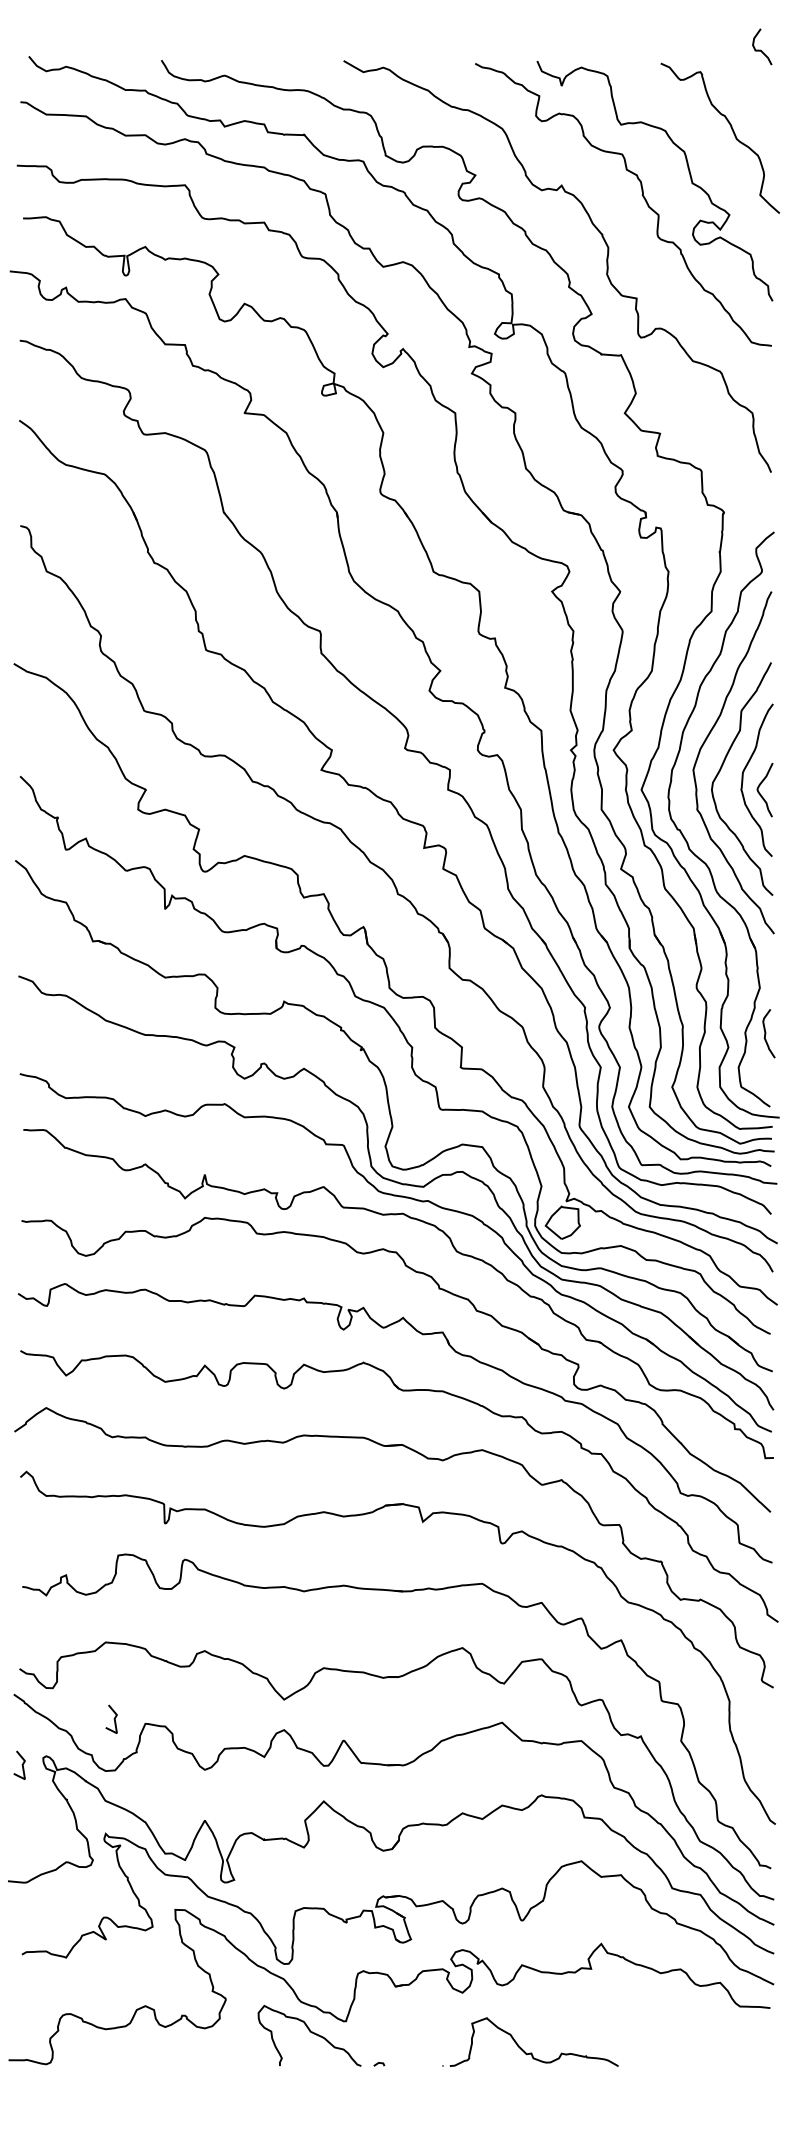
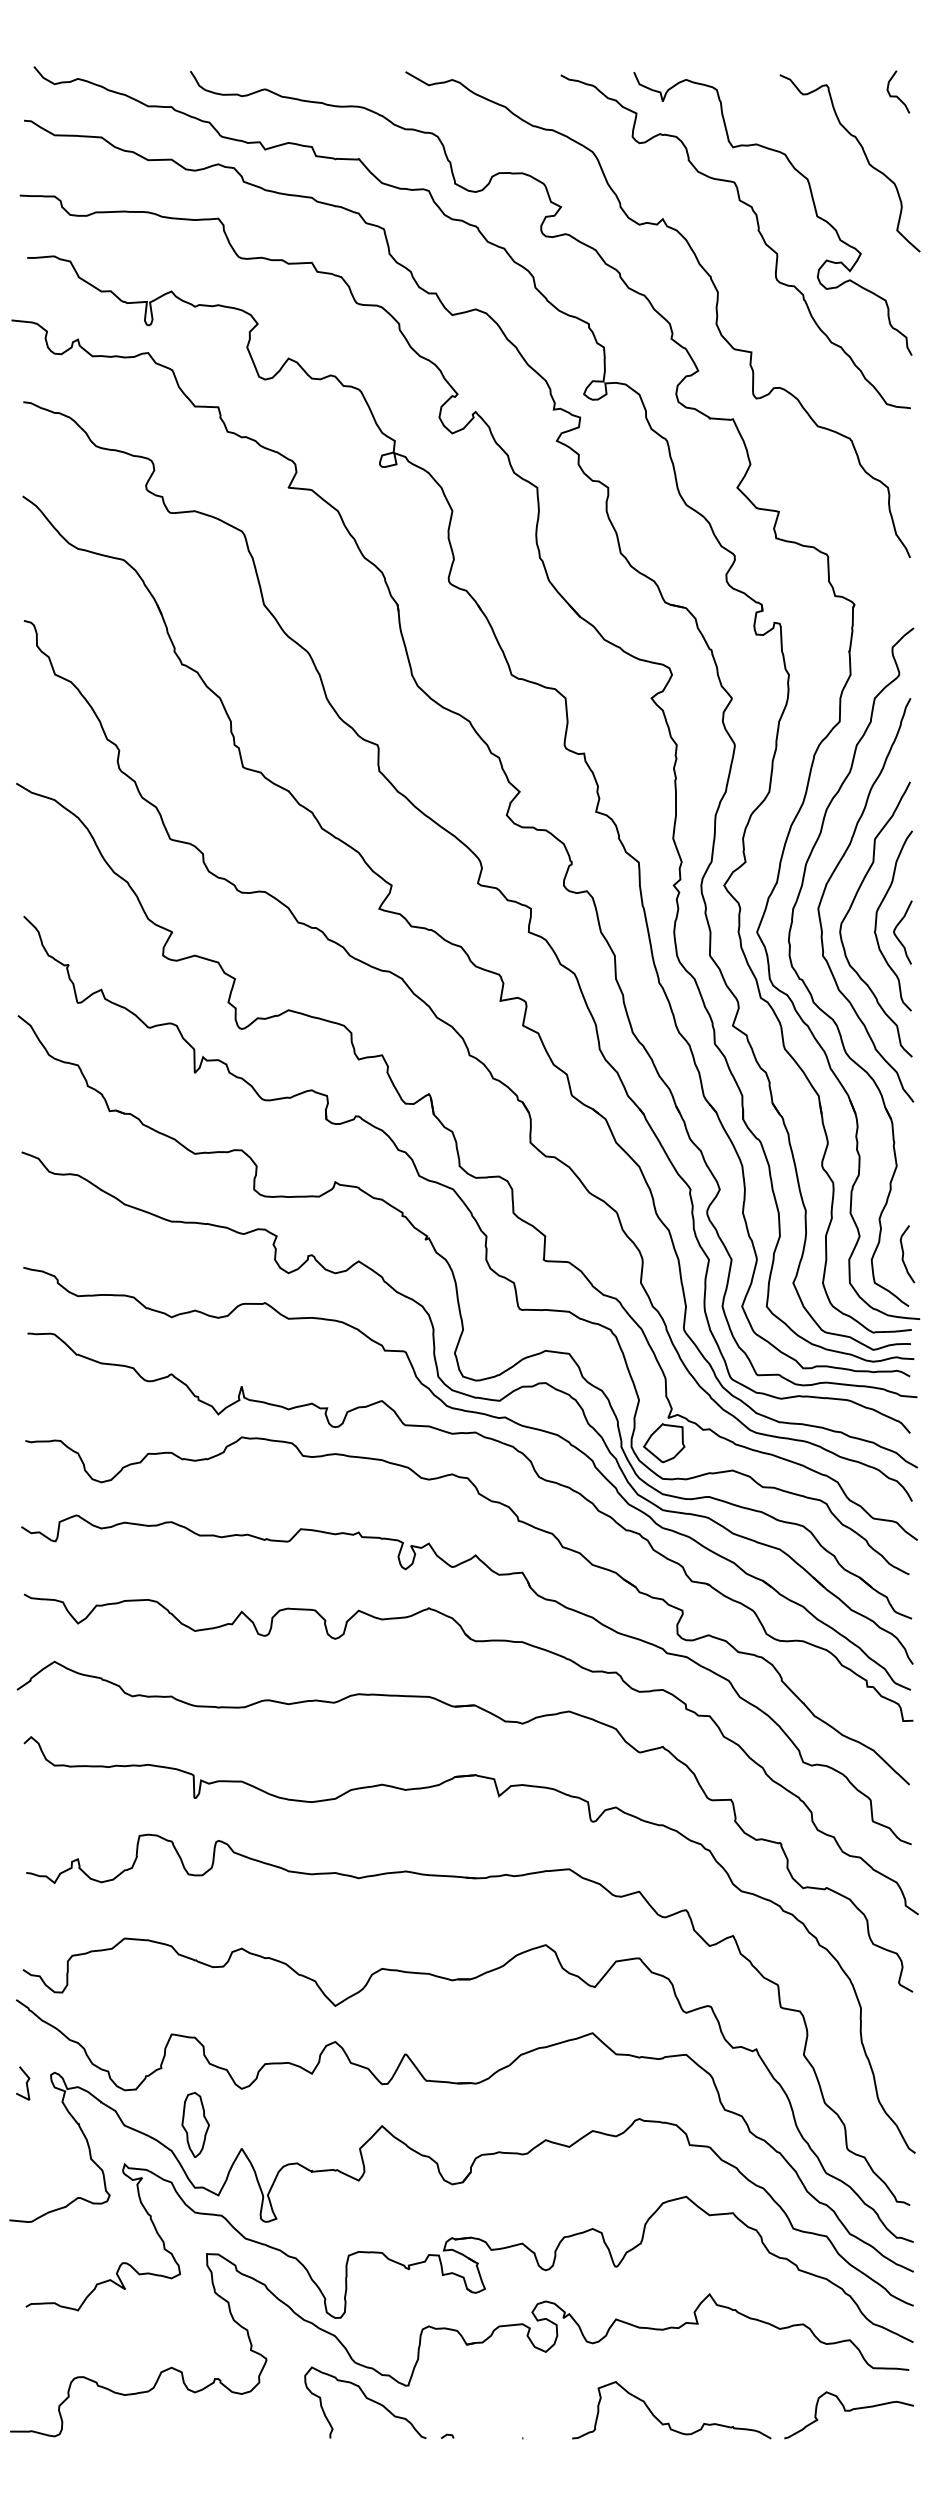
curve: (760, 49) -> (896, 95), moved
curve: (766, 1033) -> (904, 1254), moved
line: (113, 1718) -> (133, 2028), removed
part: (165, 1800) -> (195, 2125), added
curve: (719, 2043) -> (849, 2411), added
curve: (531, 2052) -> (668, 2422), moved

